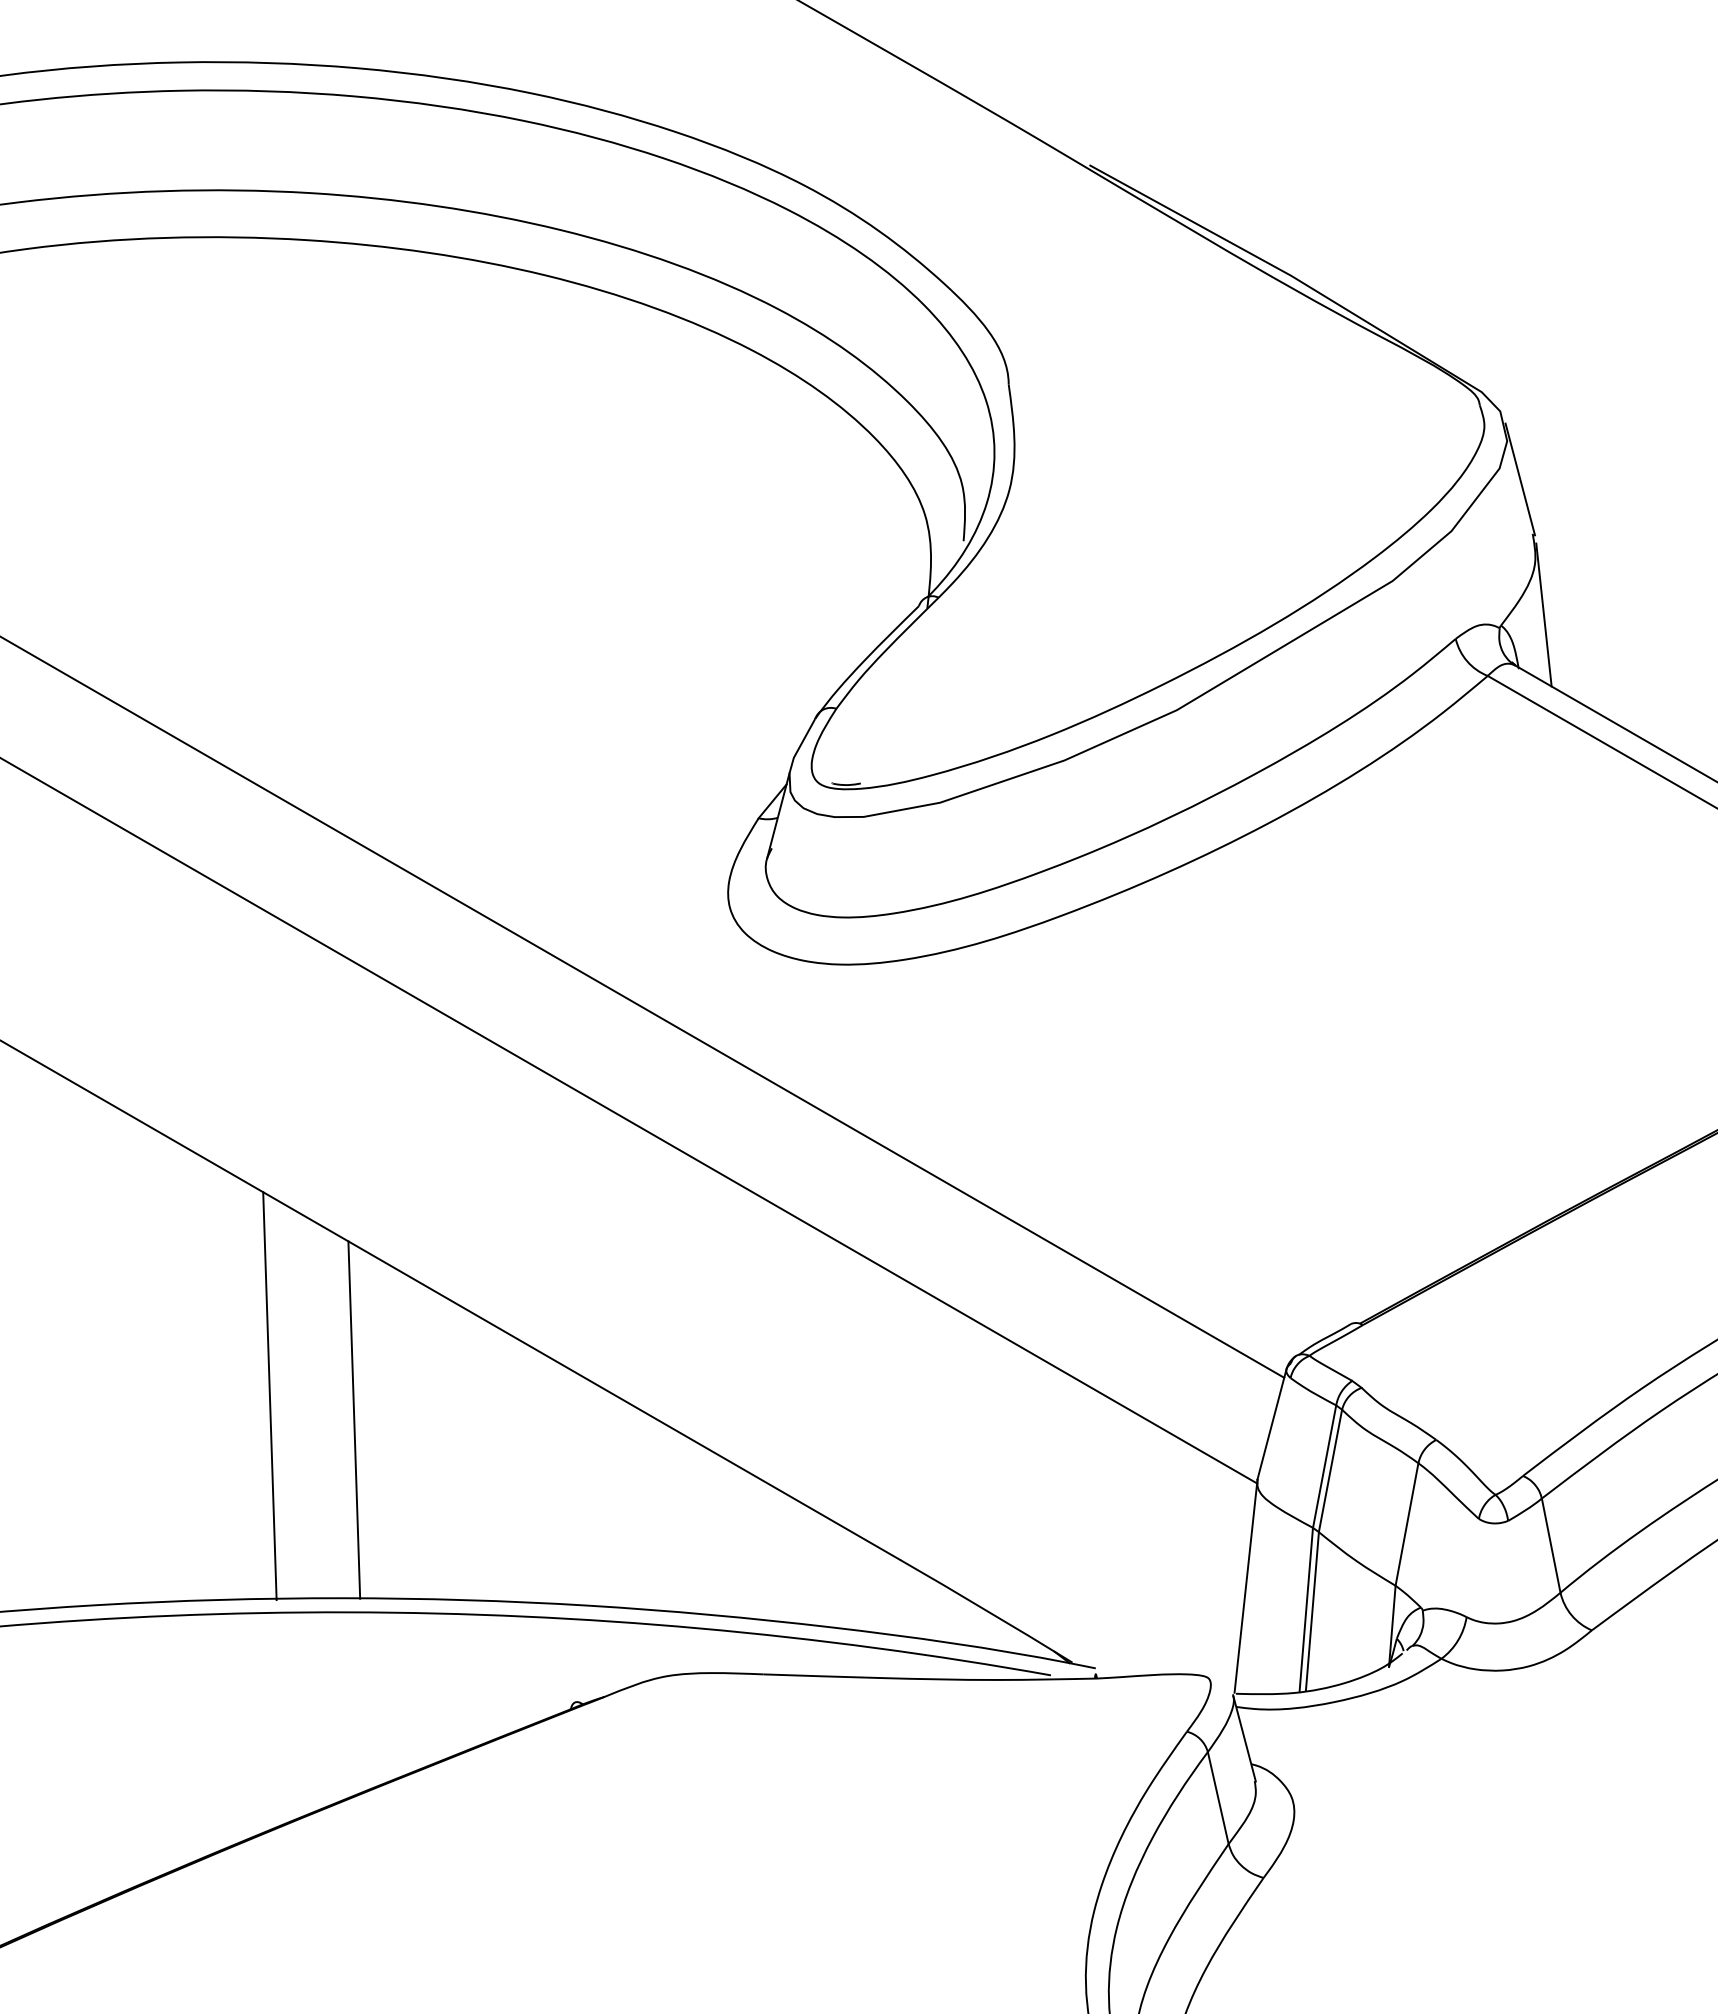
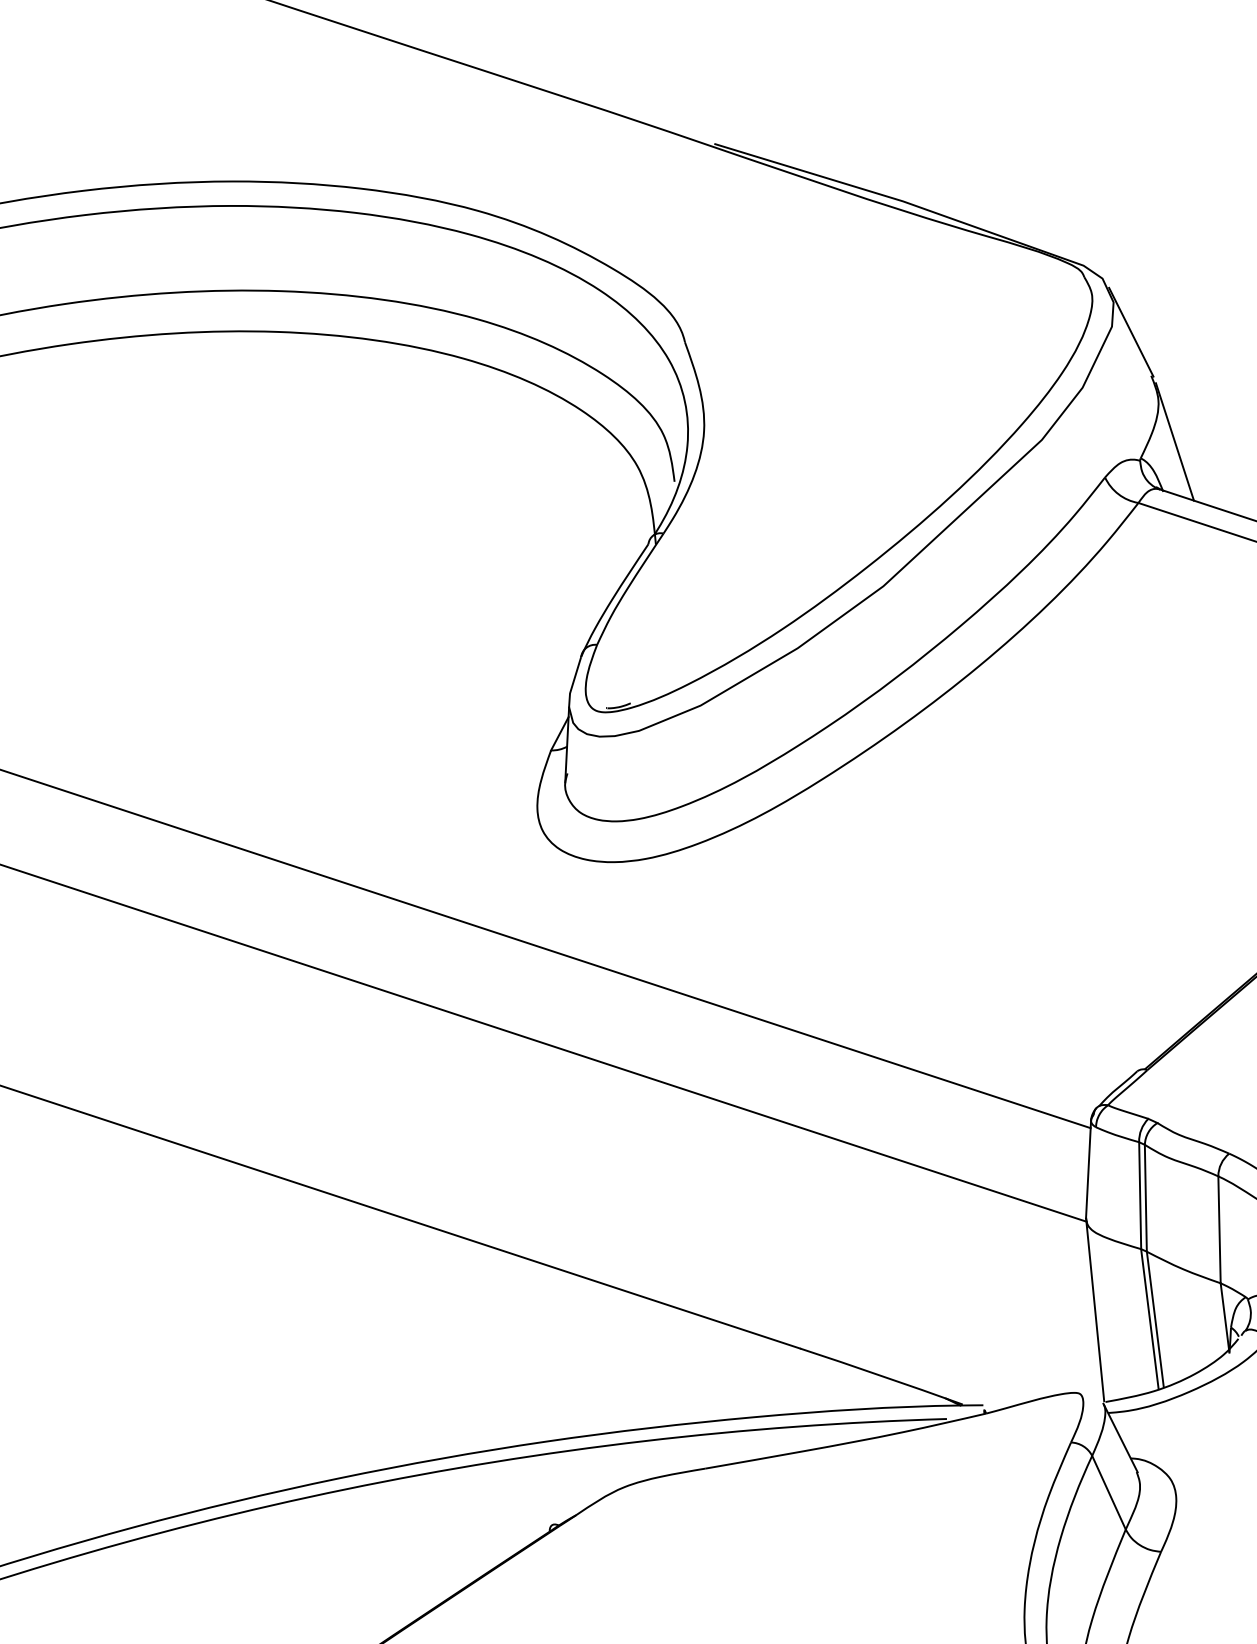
line: (269, 1396) -> (241, 1321), removed
line: (354, 1419) -> (317, 1326), removed

